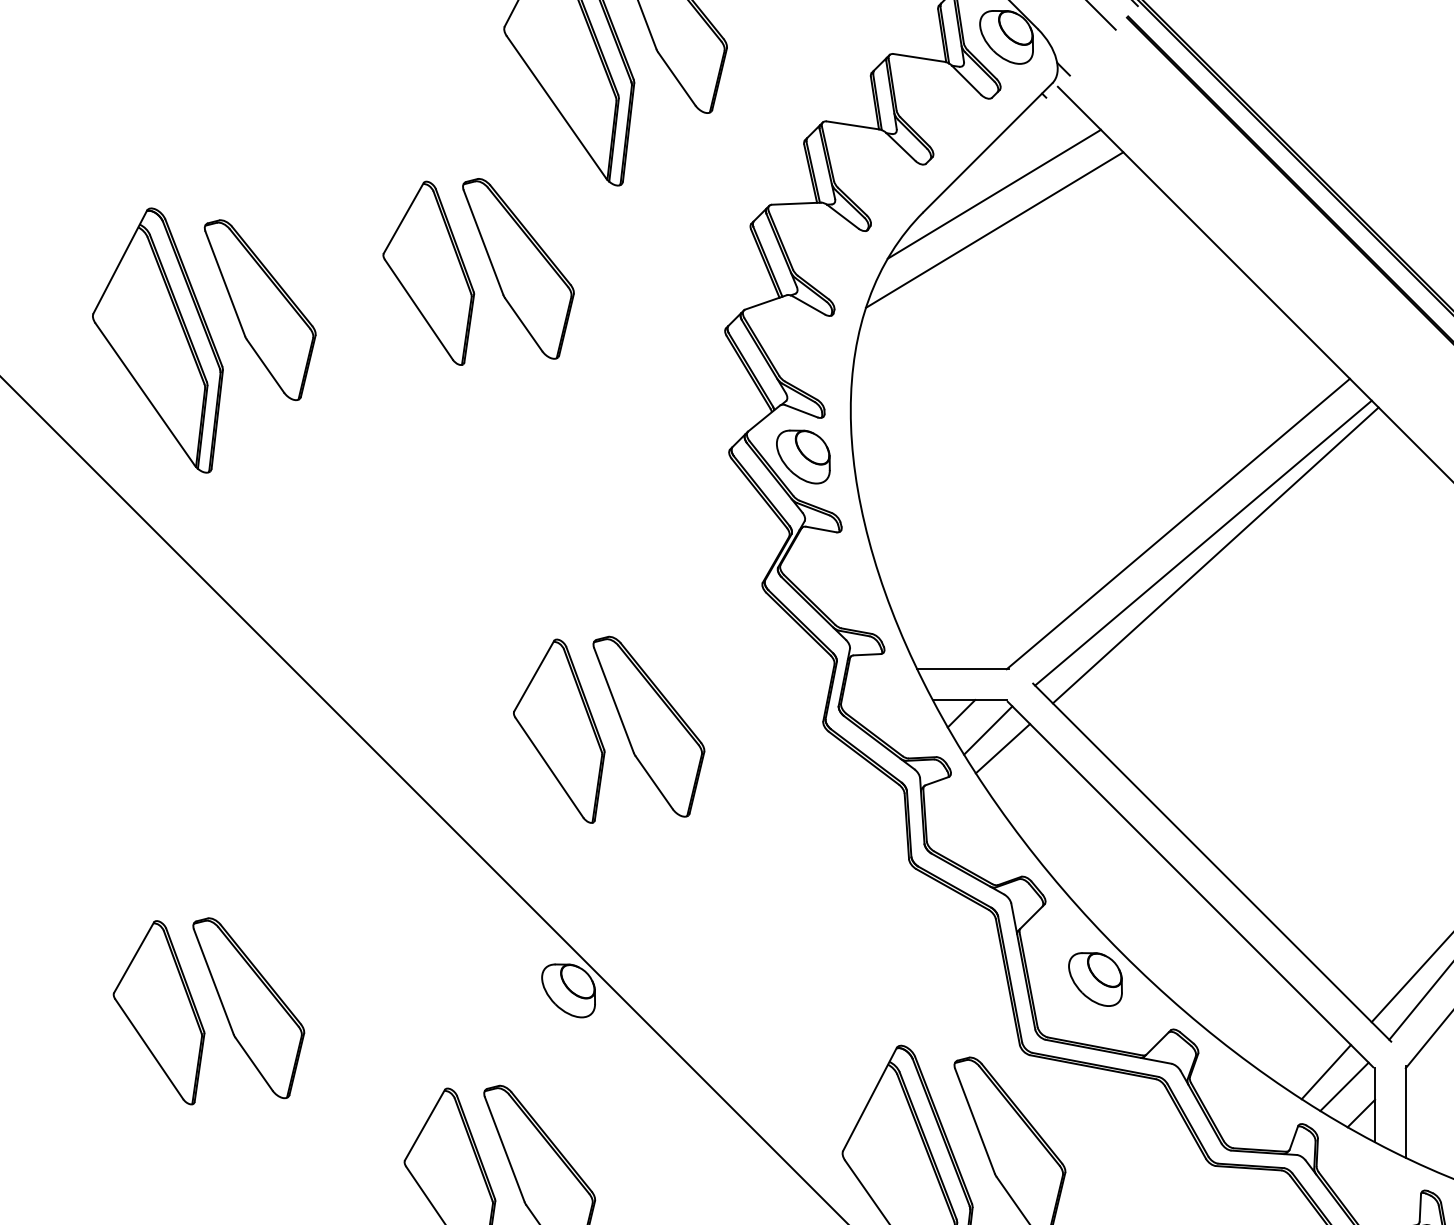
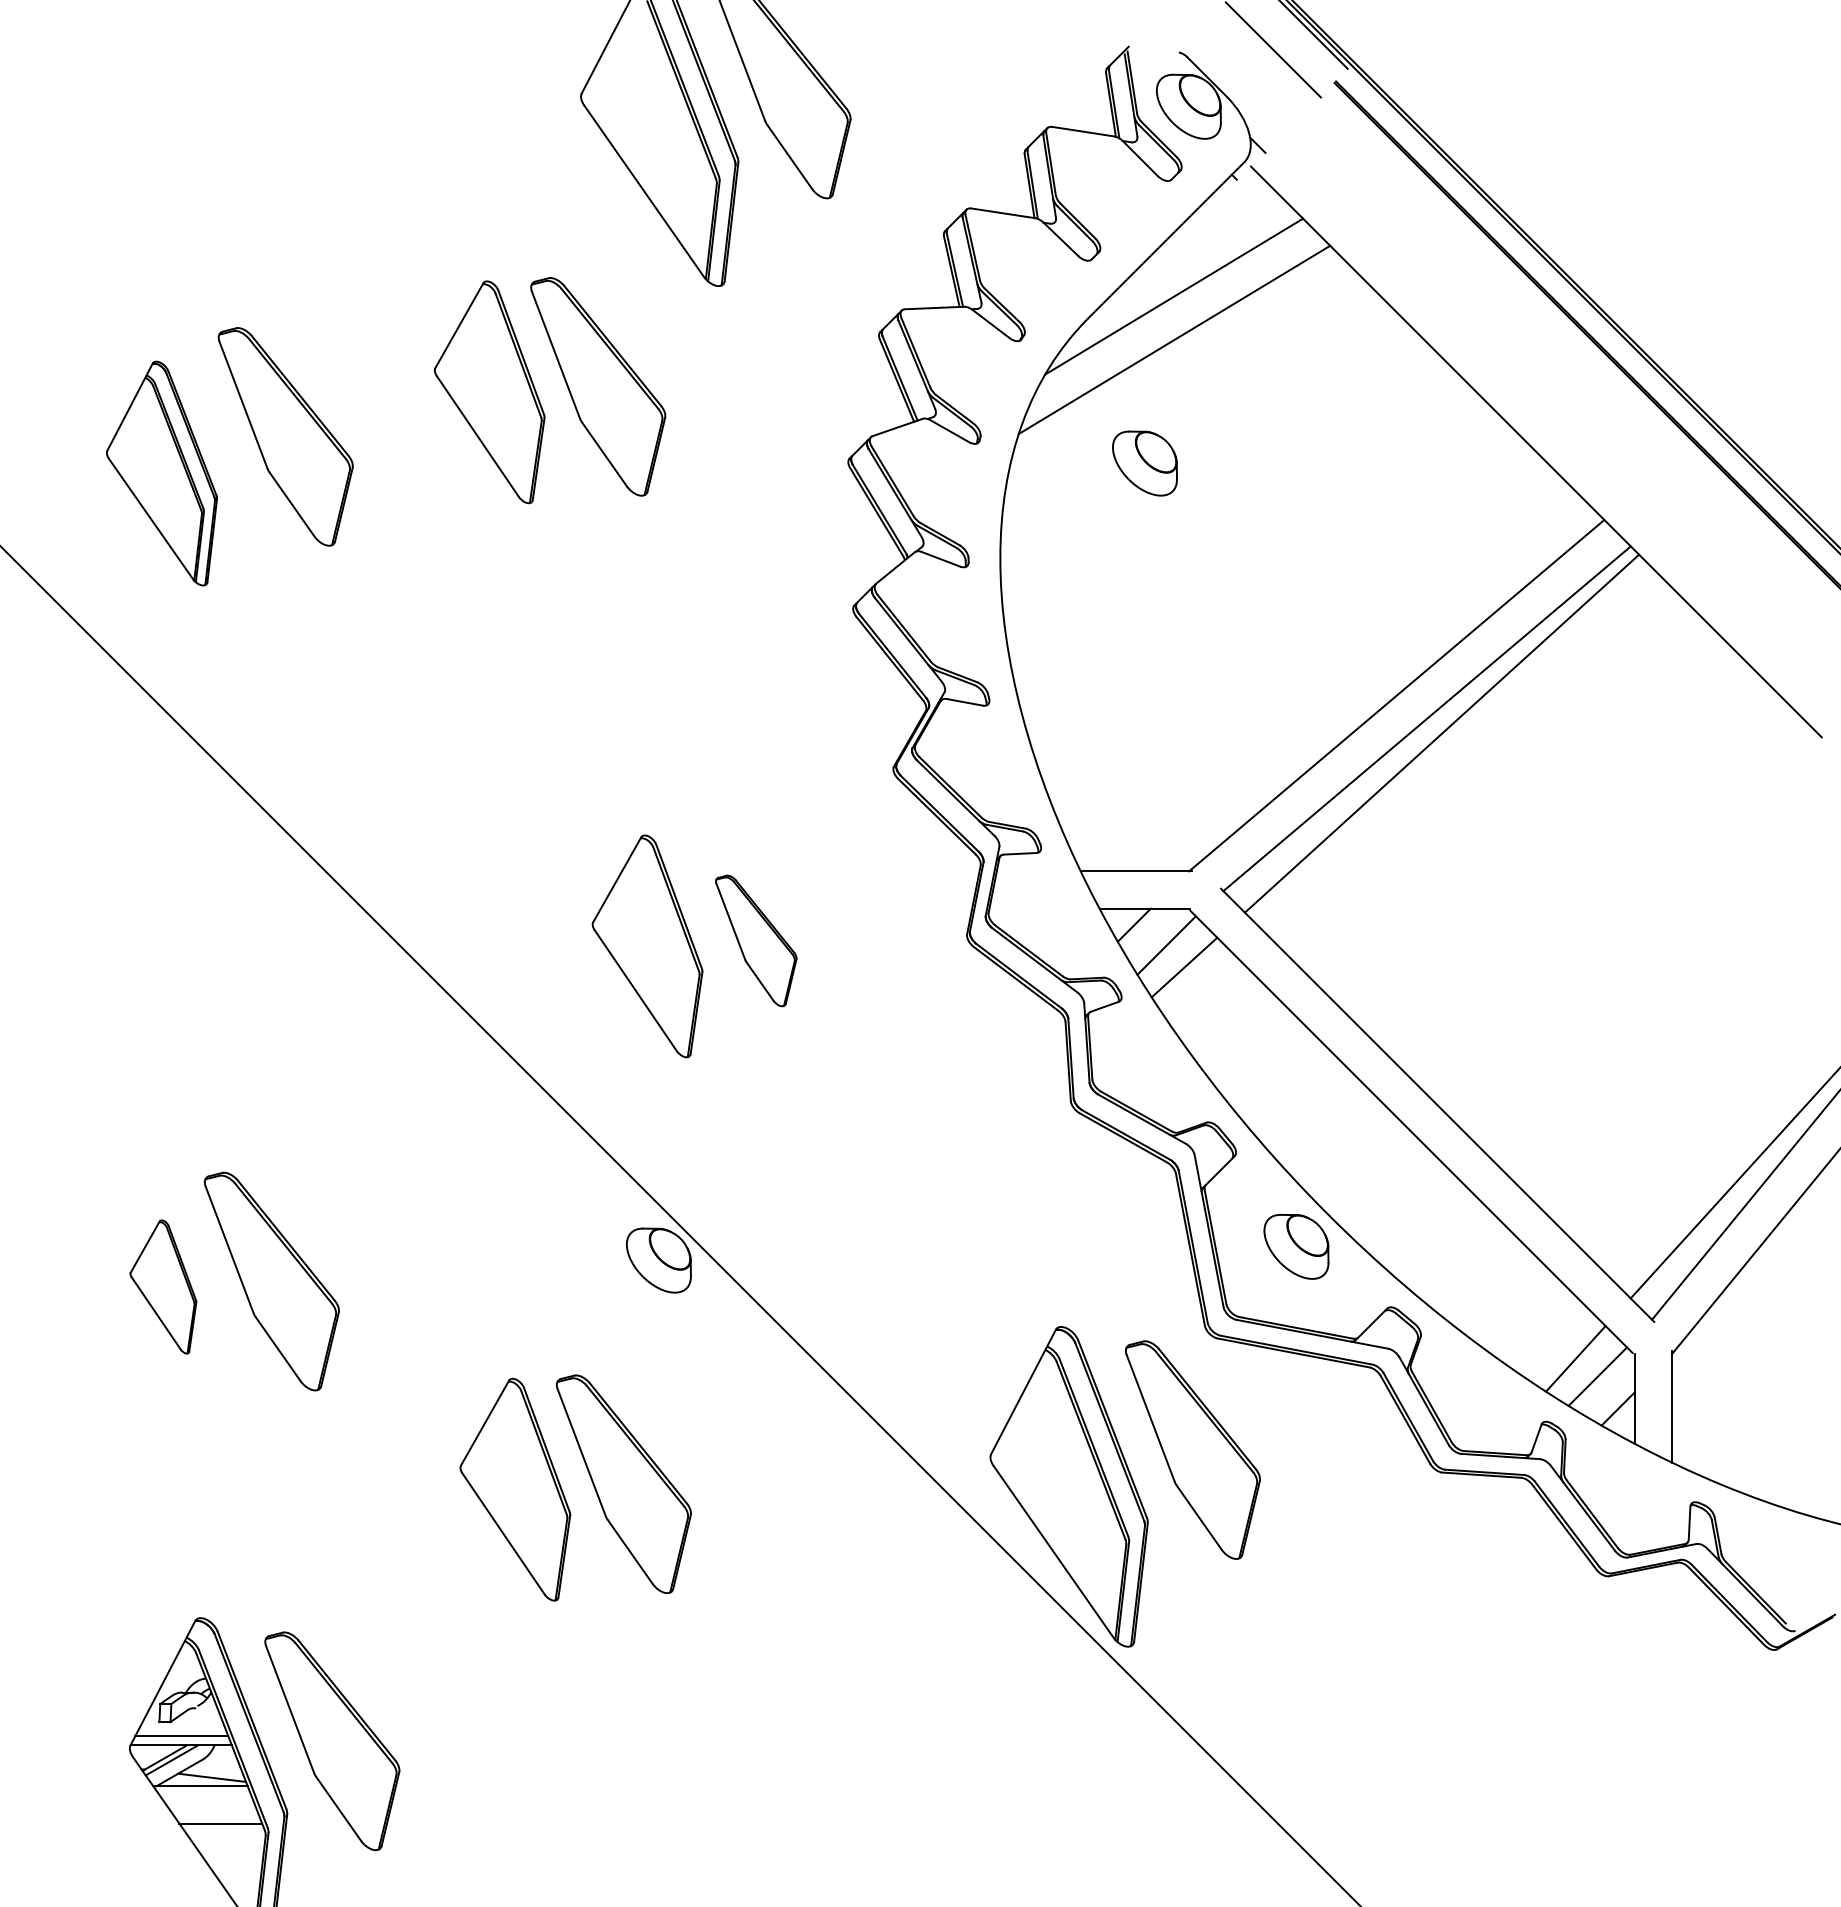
part: (157, 340) -> (161, 473), size x0.7
part: (802, 456) -> (1144, 463), moved
part: (649, 726) -> (756, 940), size x0.6
part: (159, 1012) -> (163, 1286), size x0.6

